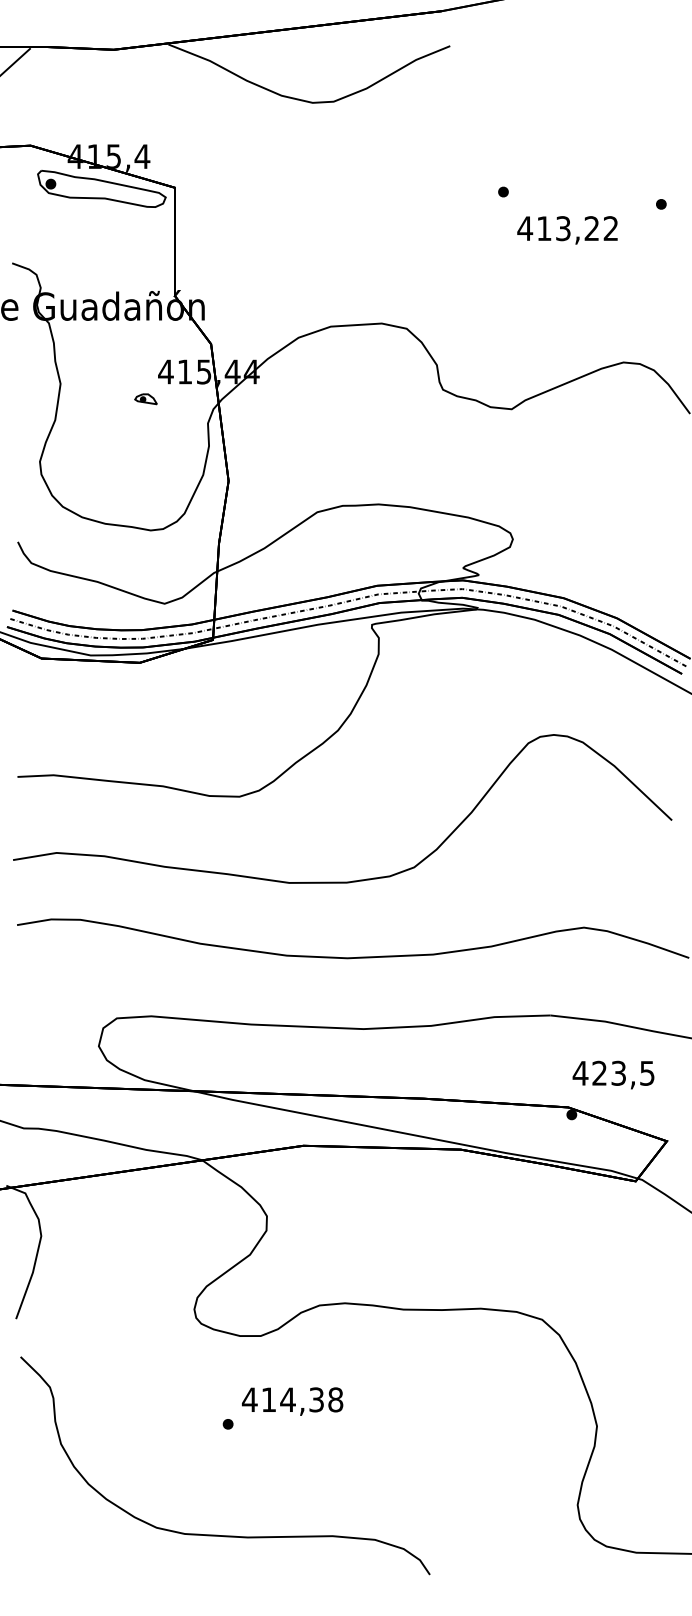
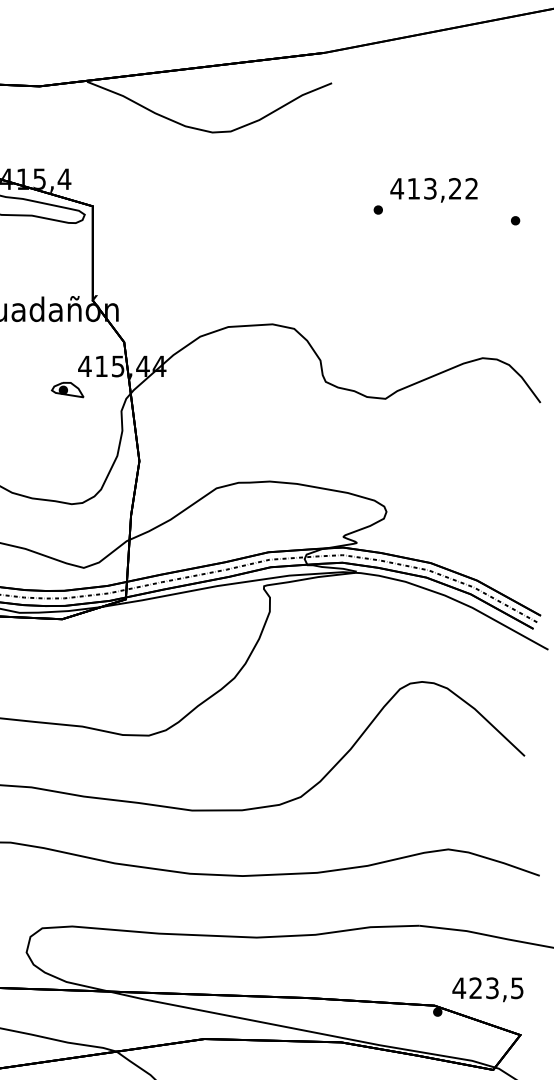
text: (567, 230) -> (433, 190), moved
part: (145, 399) -> (67, 390), size x1.67
text: (613, 1074) -> (487, 989), moved

